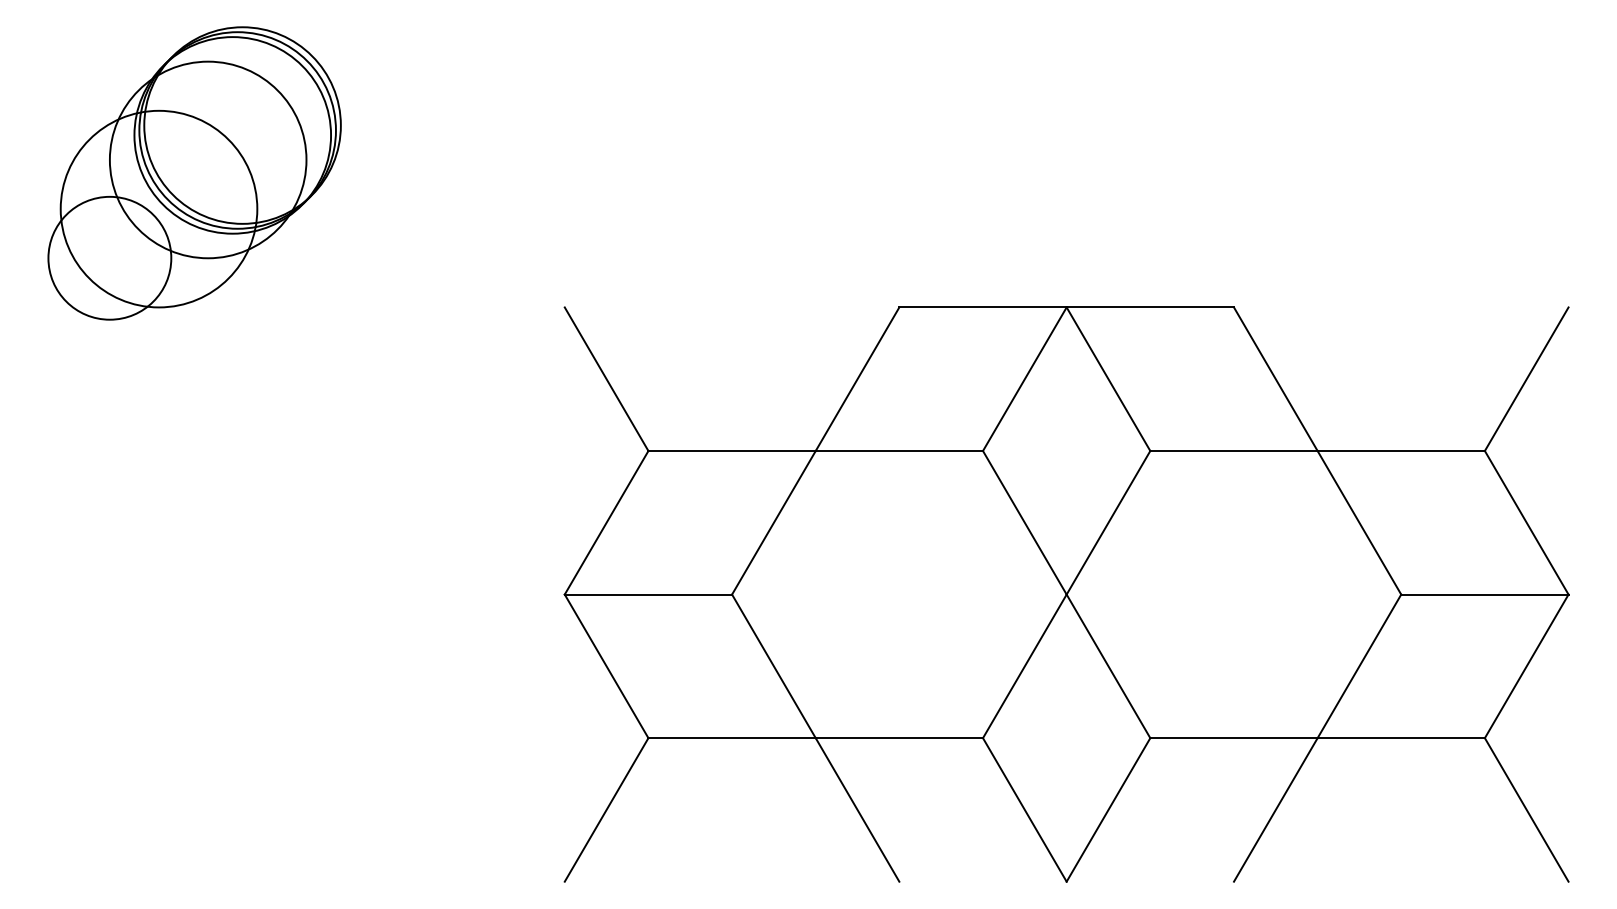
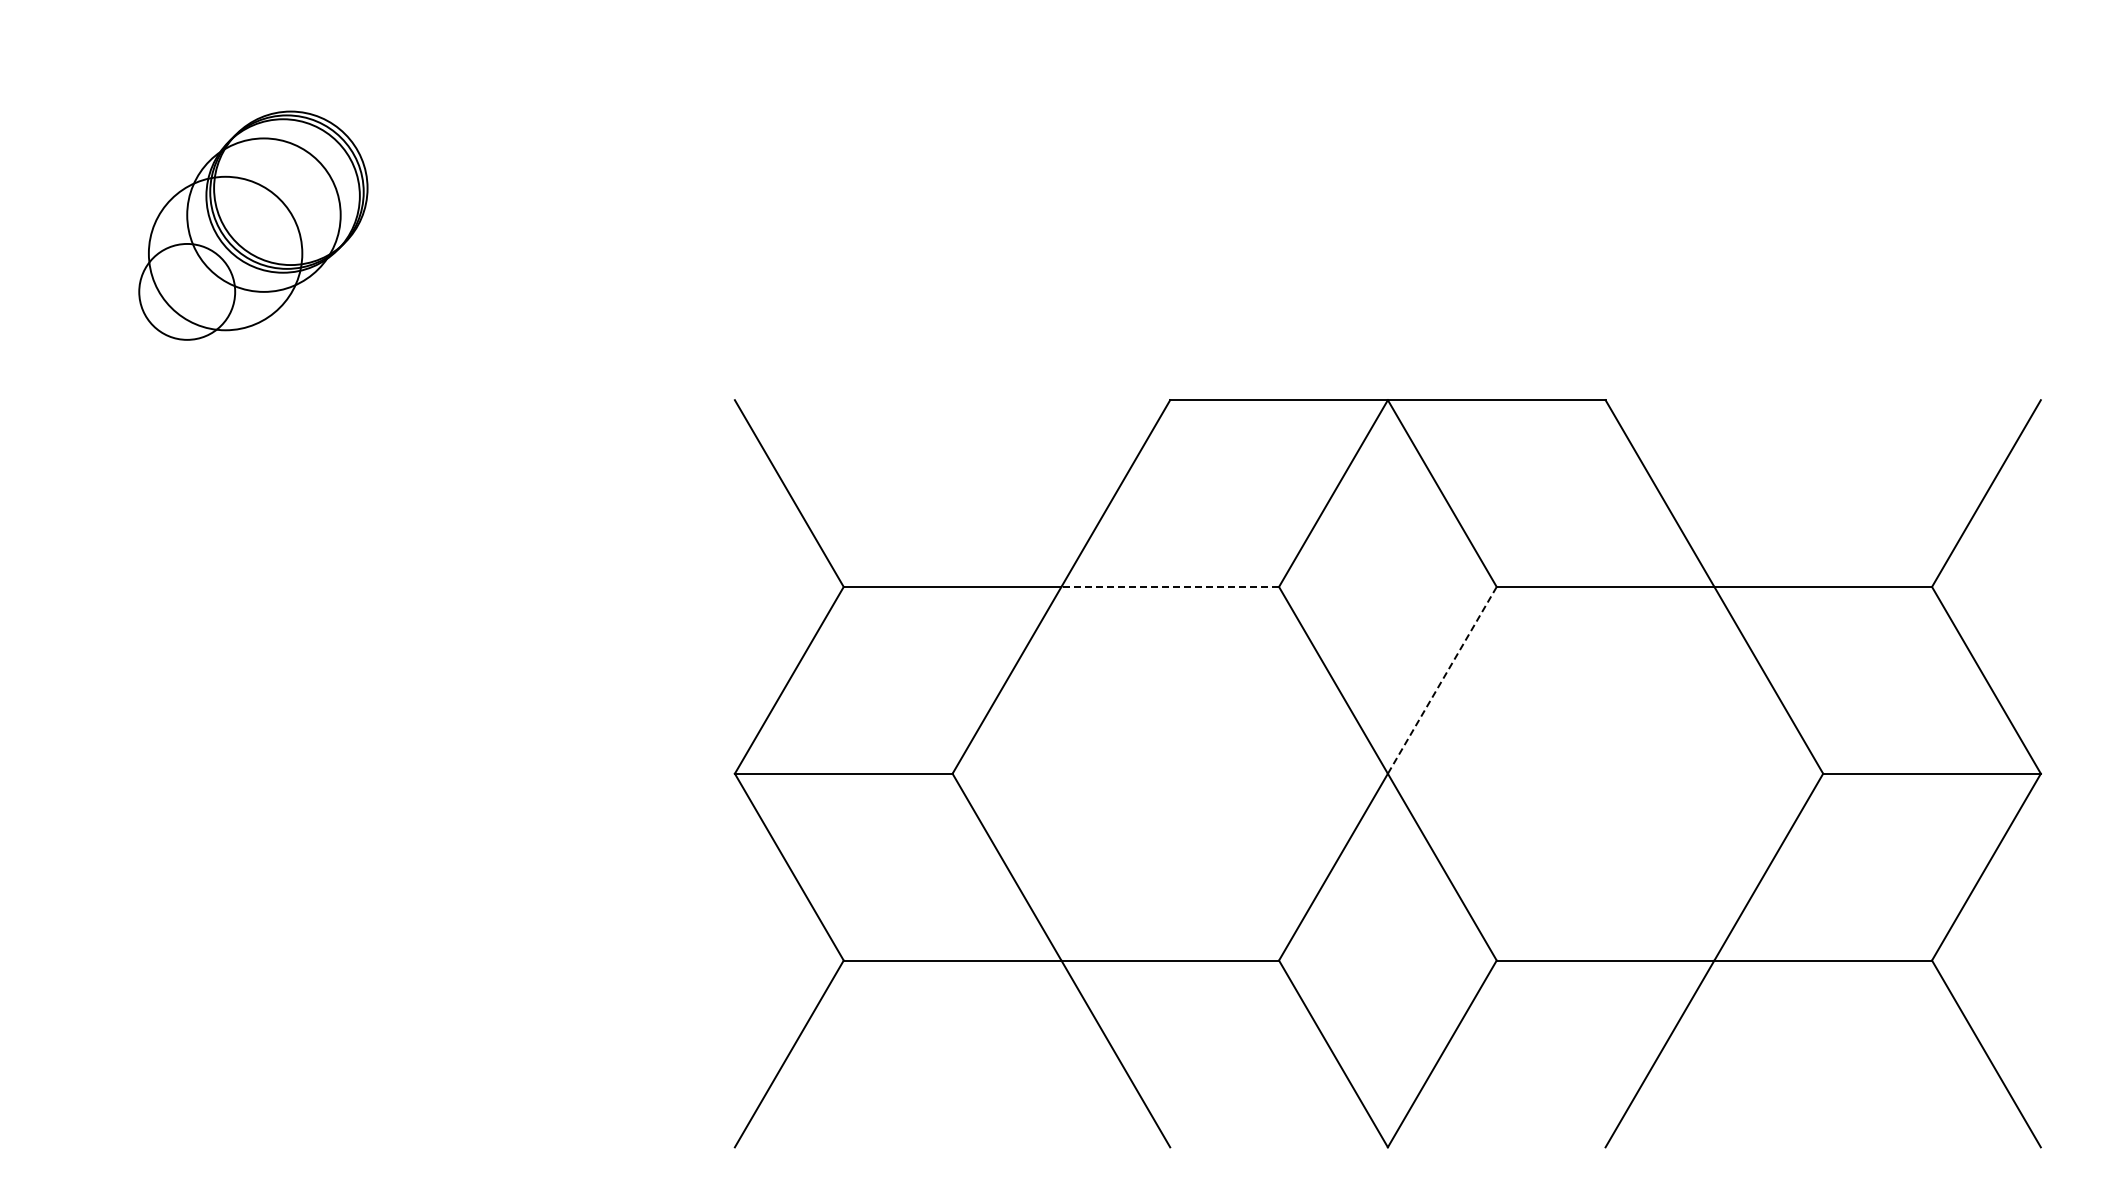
part: (194, 173) -> (253, 225), size x0.6
line: (899, 450) -> (1170, 586), solid -> dashed
line: (1108, 522) -> (1442, 680), solid -> dashed

